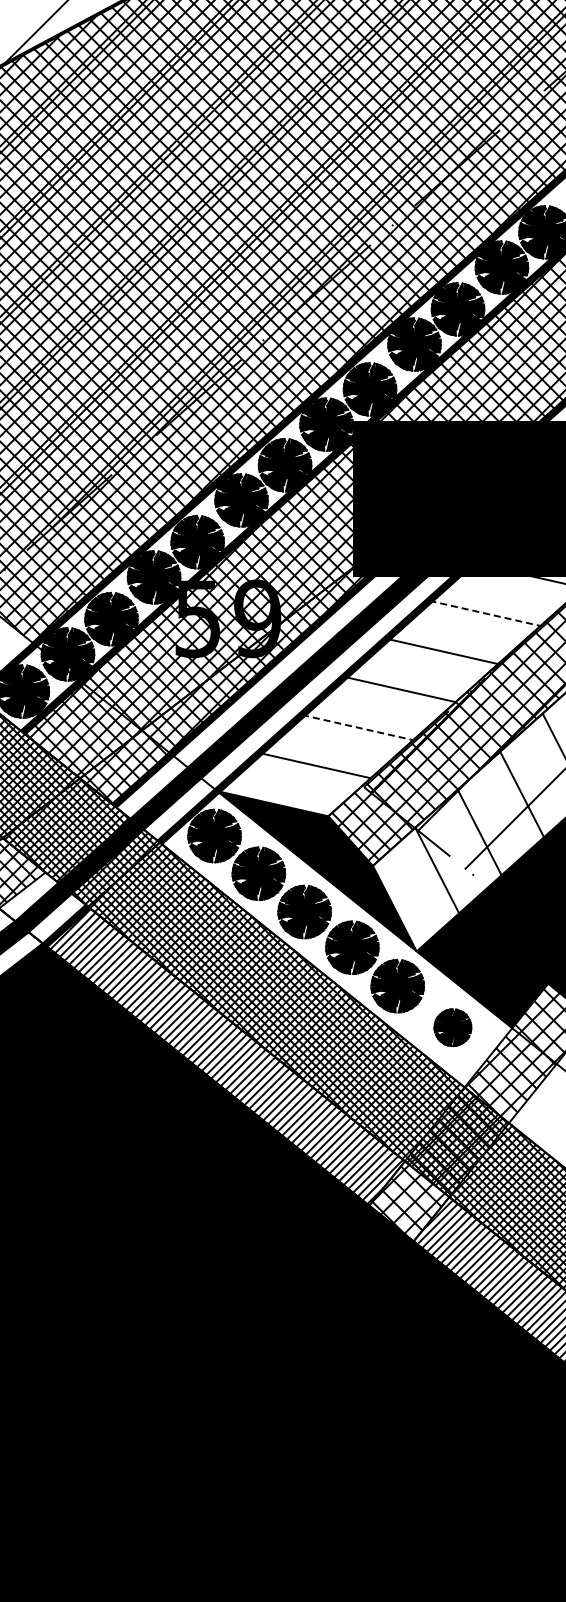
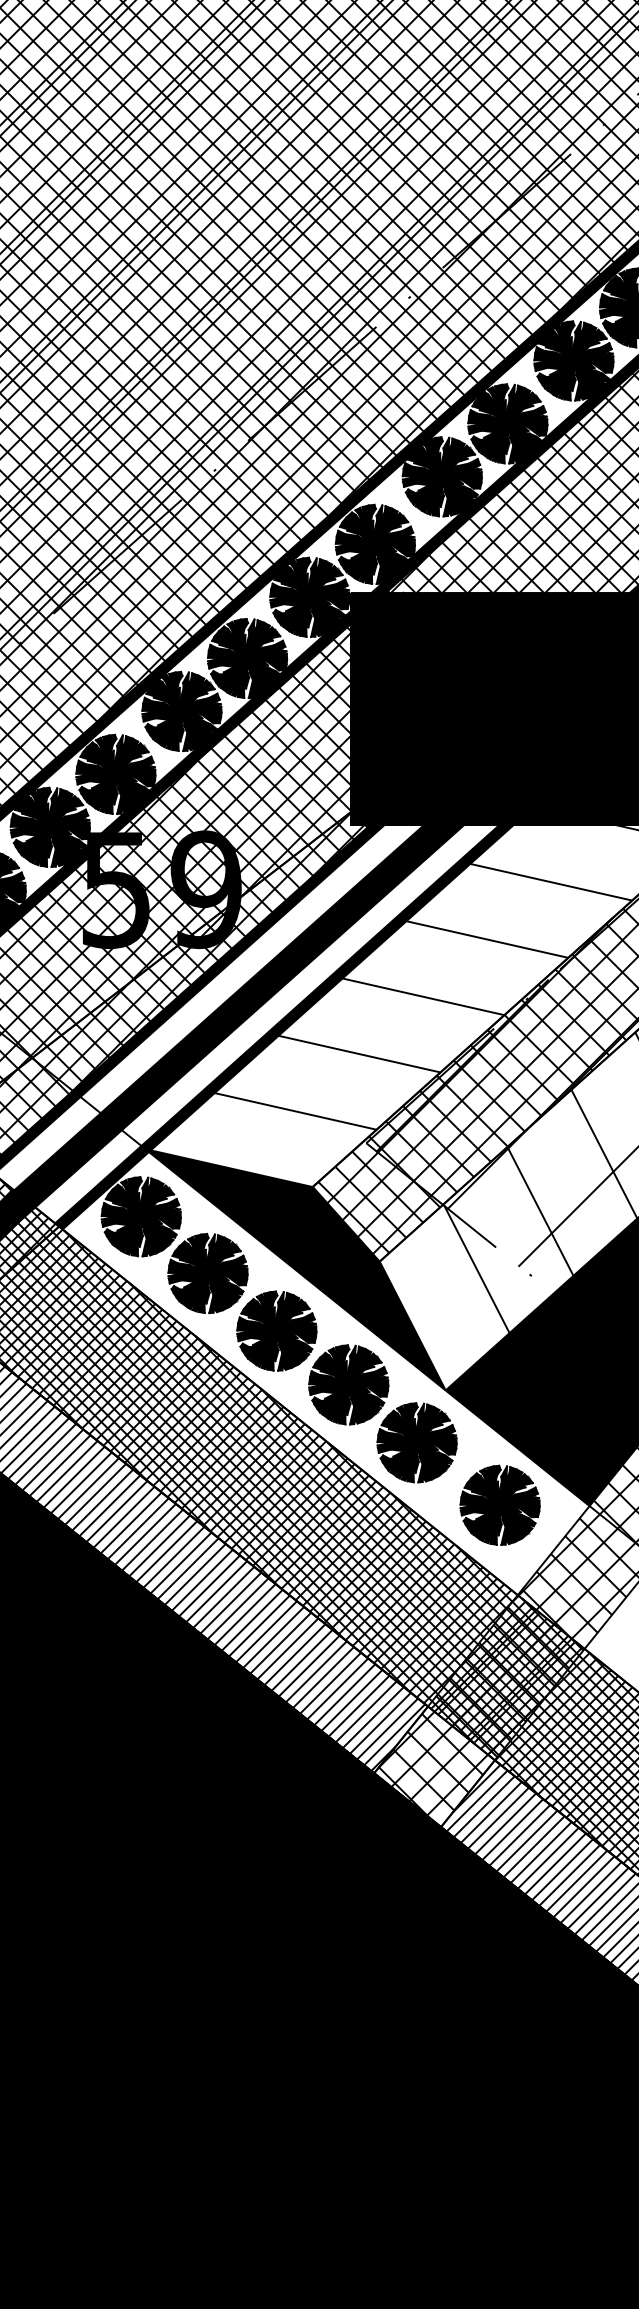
line: (485, 613) -> (549, 881), dashed -> solid
line: (358, 727) -> (358, 1053), dashed -> solid
part: (452, 1027) -> (499, 1504), size x1.43

